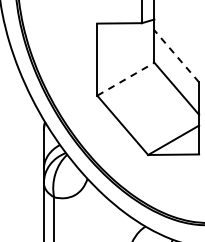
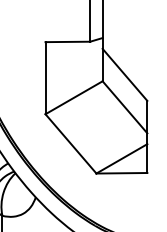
line: (176, 55) -> (124, 74), dashed -> solid
line: (125, 79) -> (73, 98), dashed -> solid

